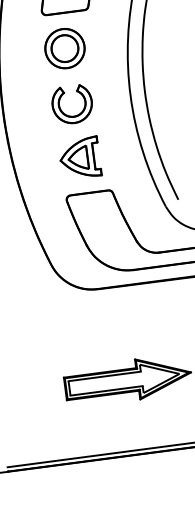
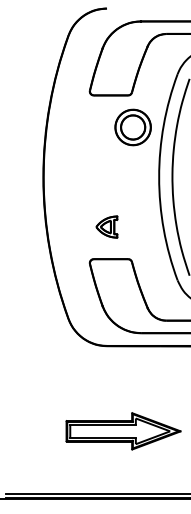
part: (64, 48) -> (132, 127), moved
part: (60, 105) -> (95, 177), removed
part: (79, 157) -> (106, 226), size x0.6

